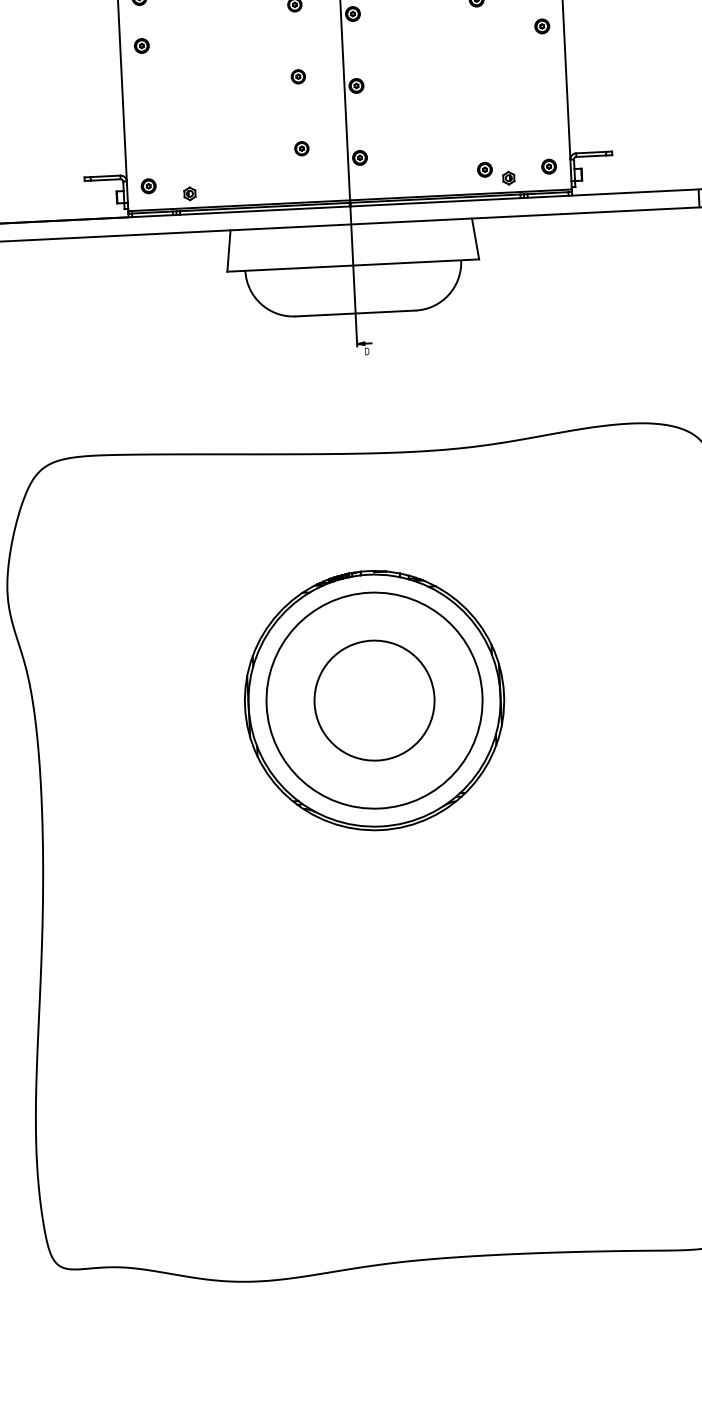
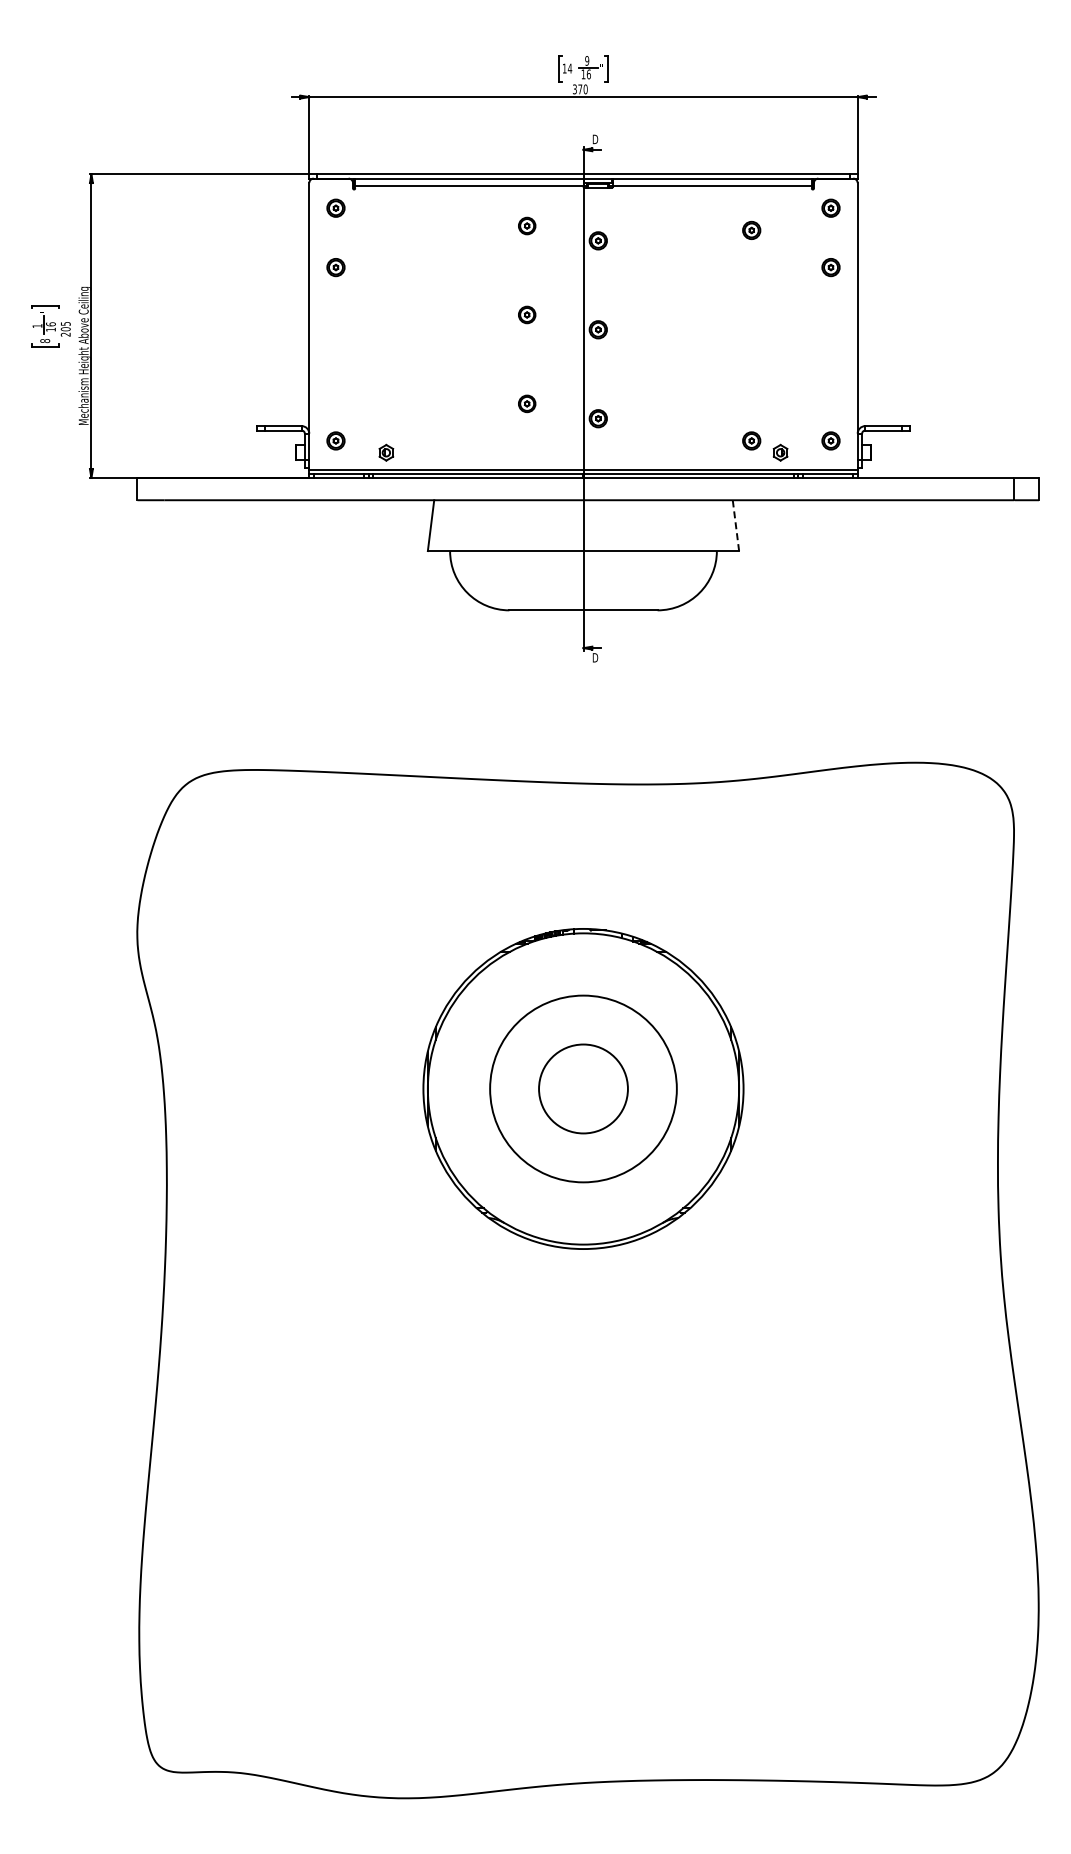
line: (475, 238) -> (735, 525), solid -> dashed
circle: (374, 700) -> (583, 1088), size x0.6
circle: (374, 700) -> (583, 1088), size x0.7

